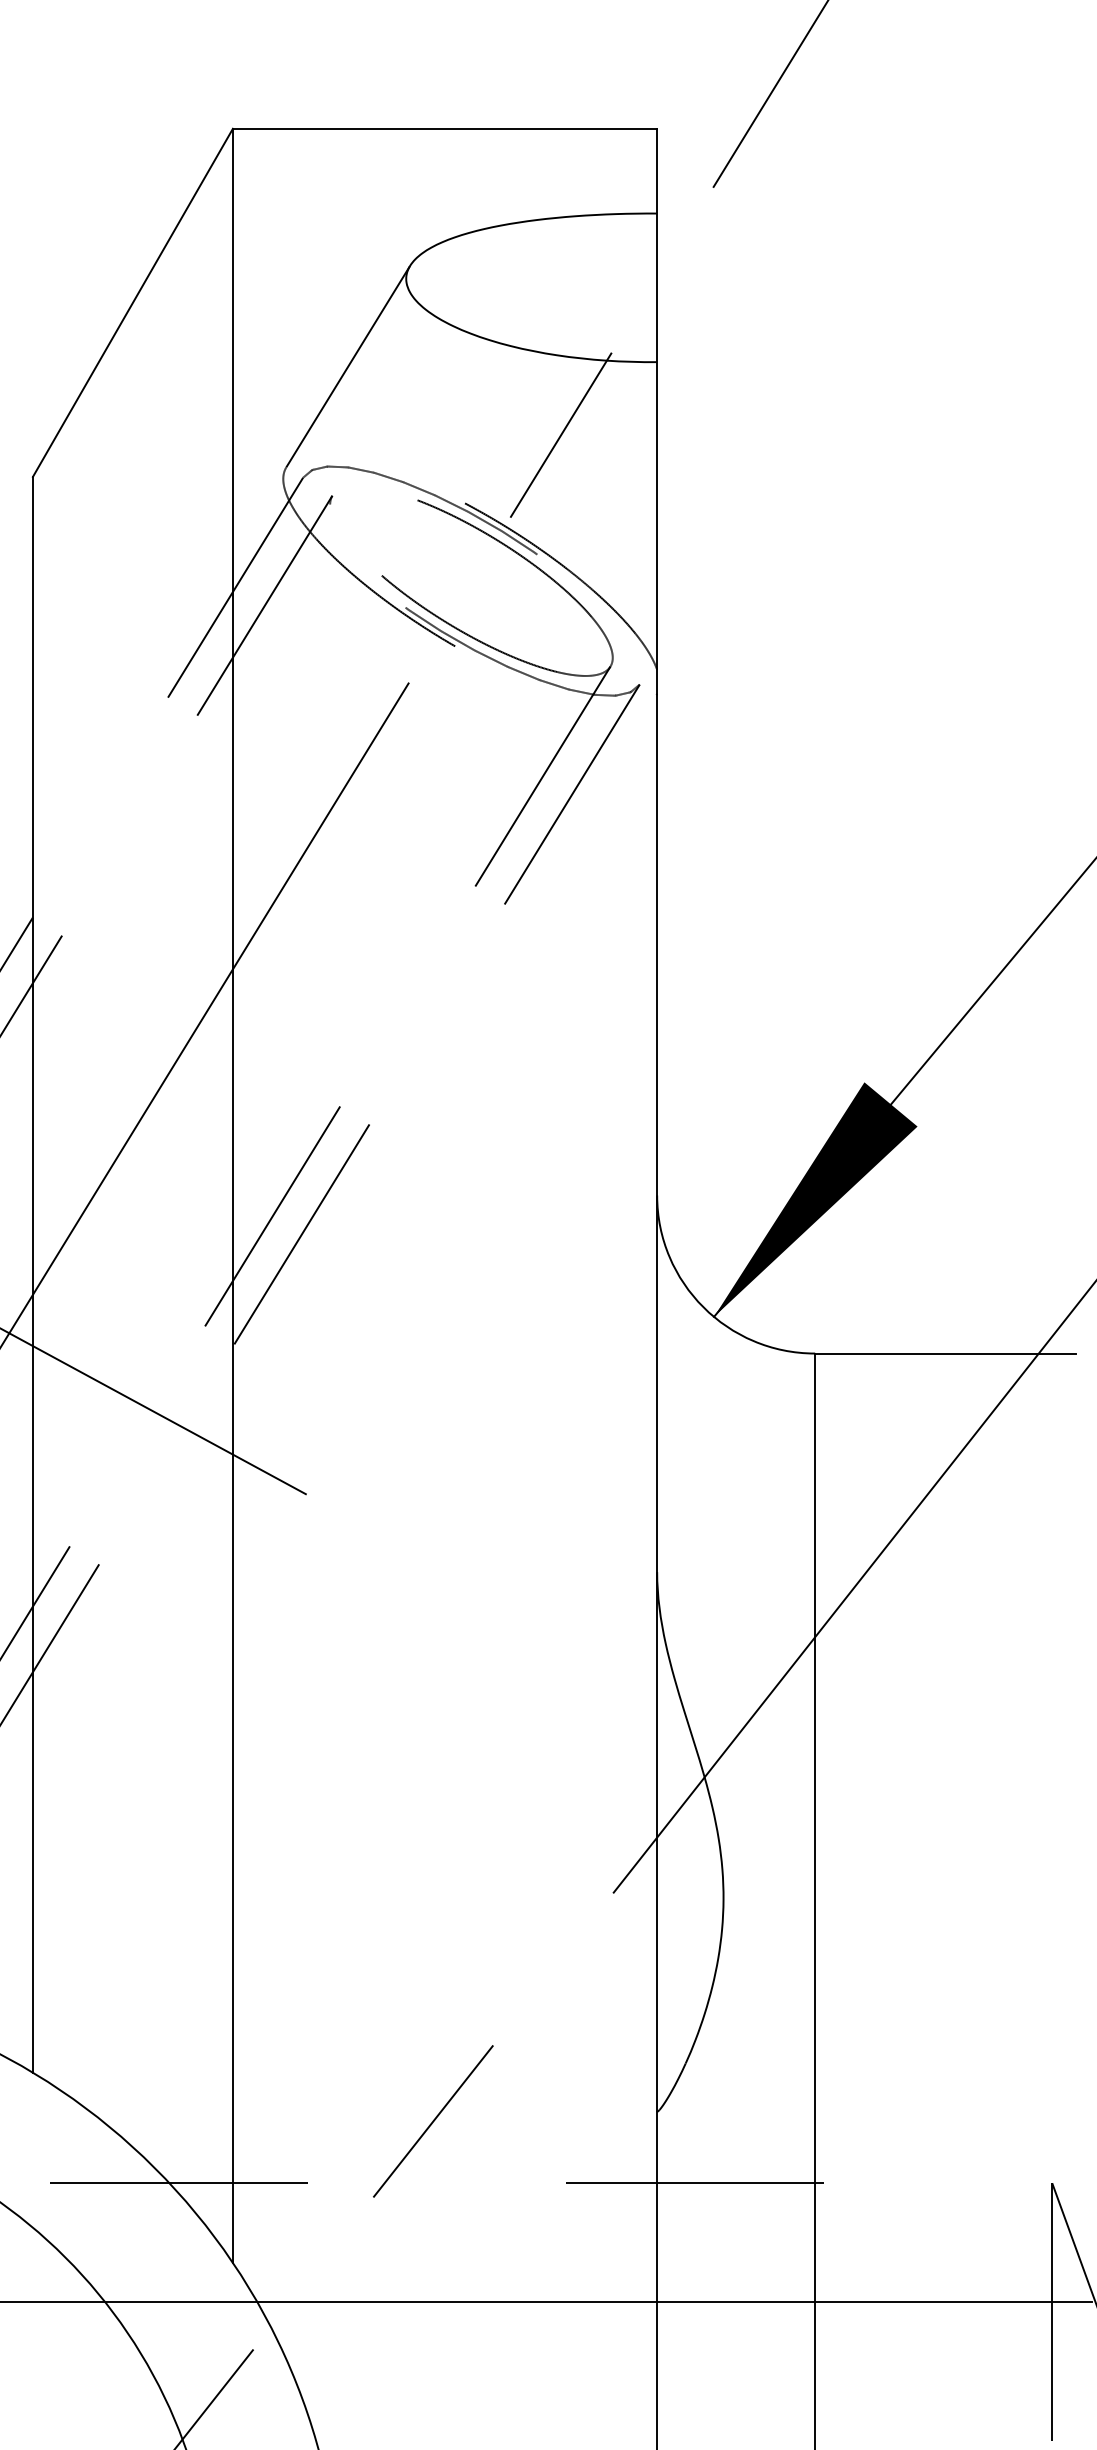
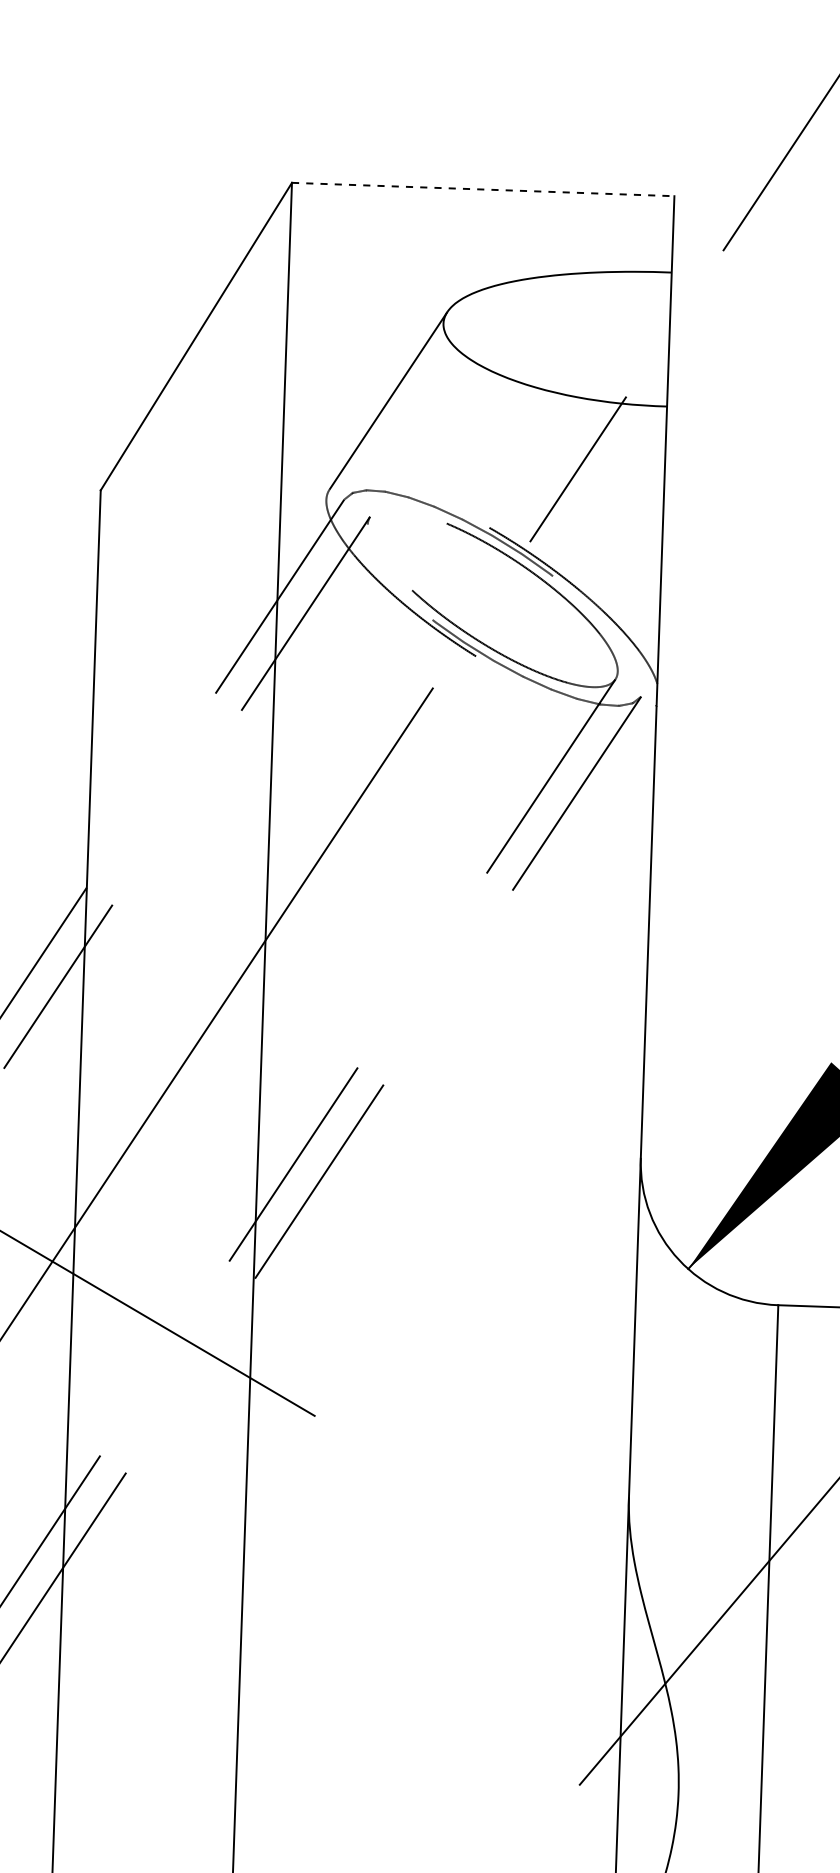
line: (445, 128) -> (483, 189), solid -> dashed

